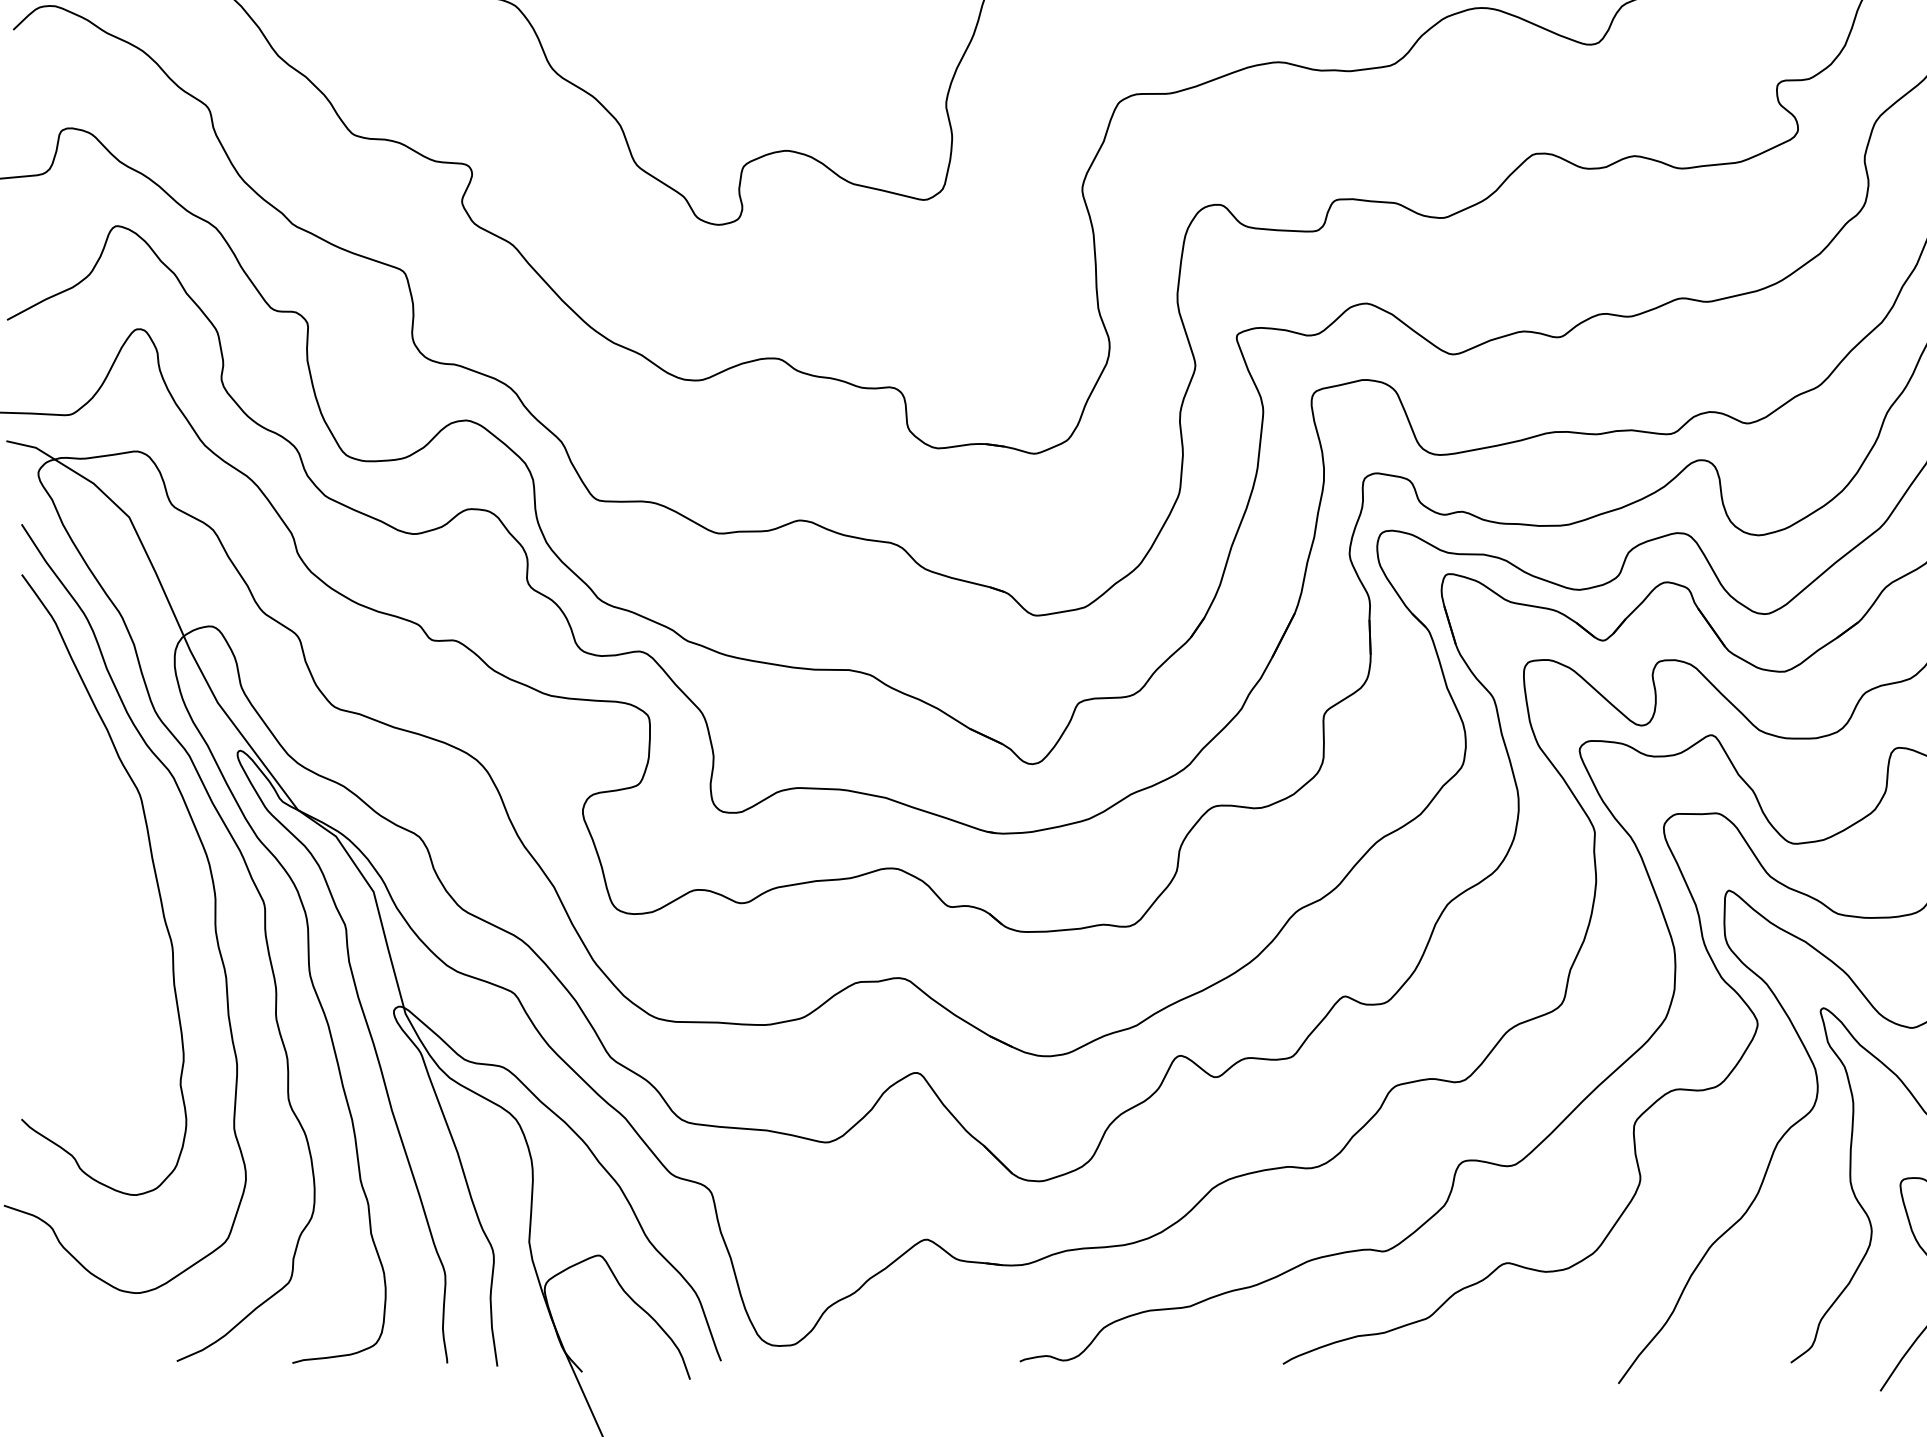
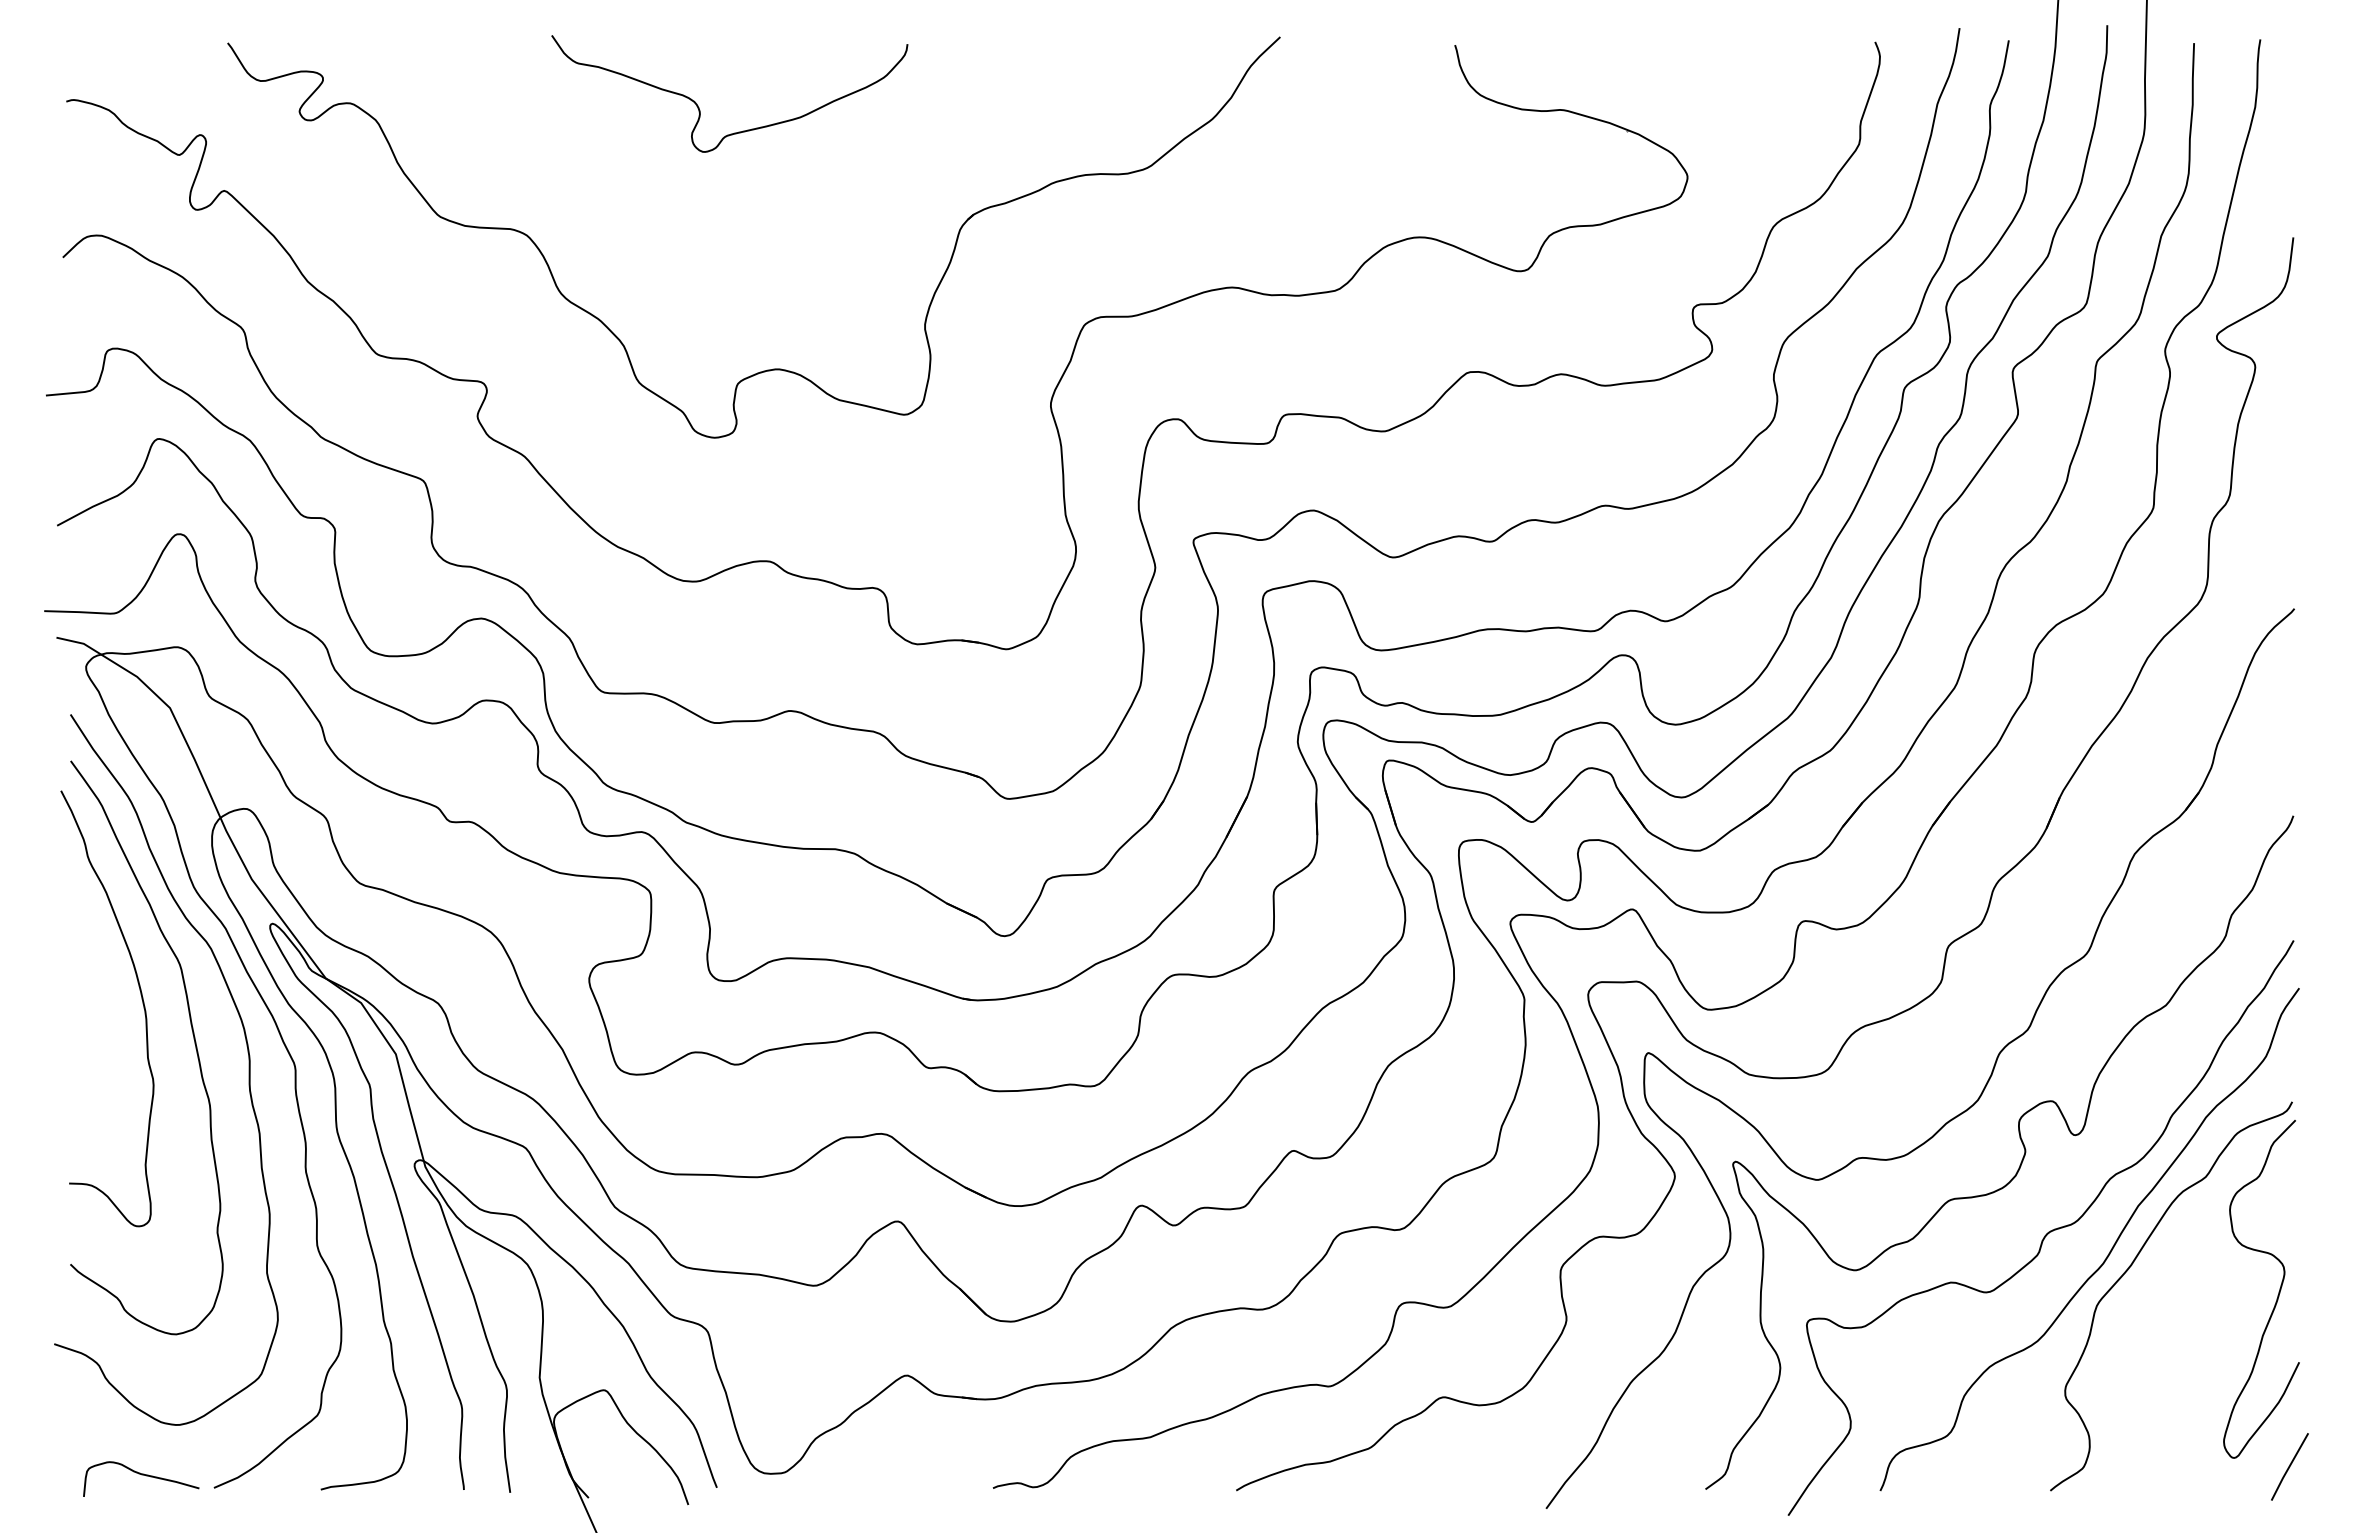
curve: (98, 832) -> (141, 999), added
curve: (98, 1347) -> (141, 1475), added

